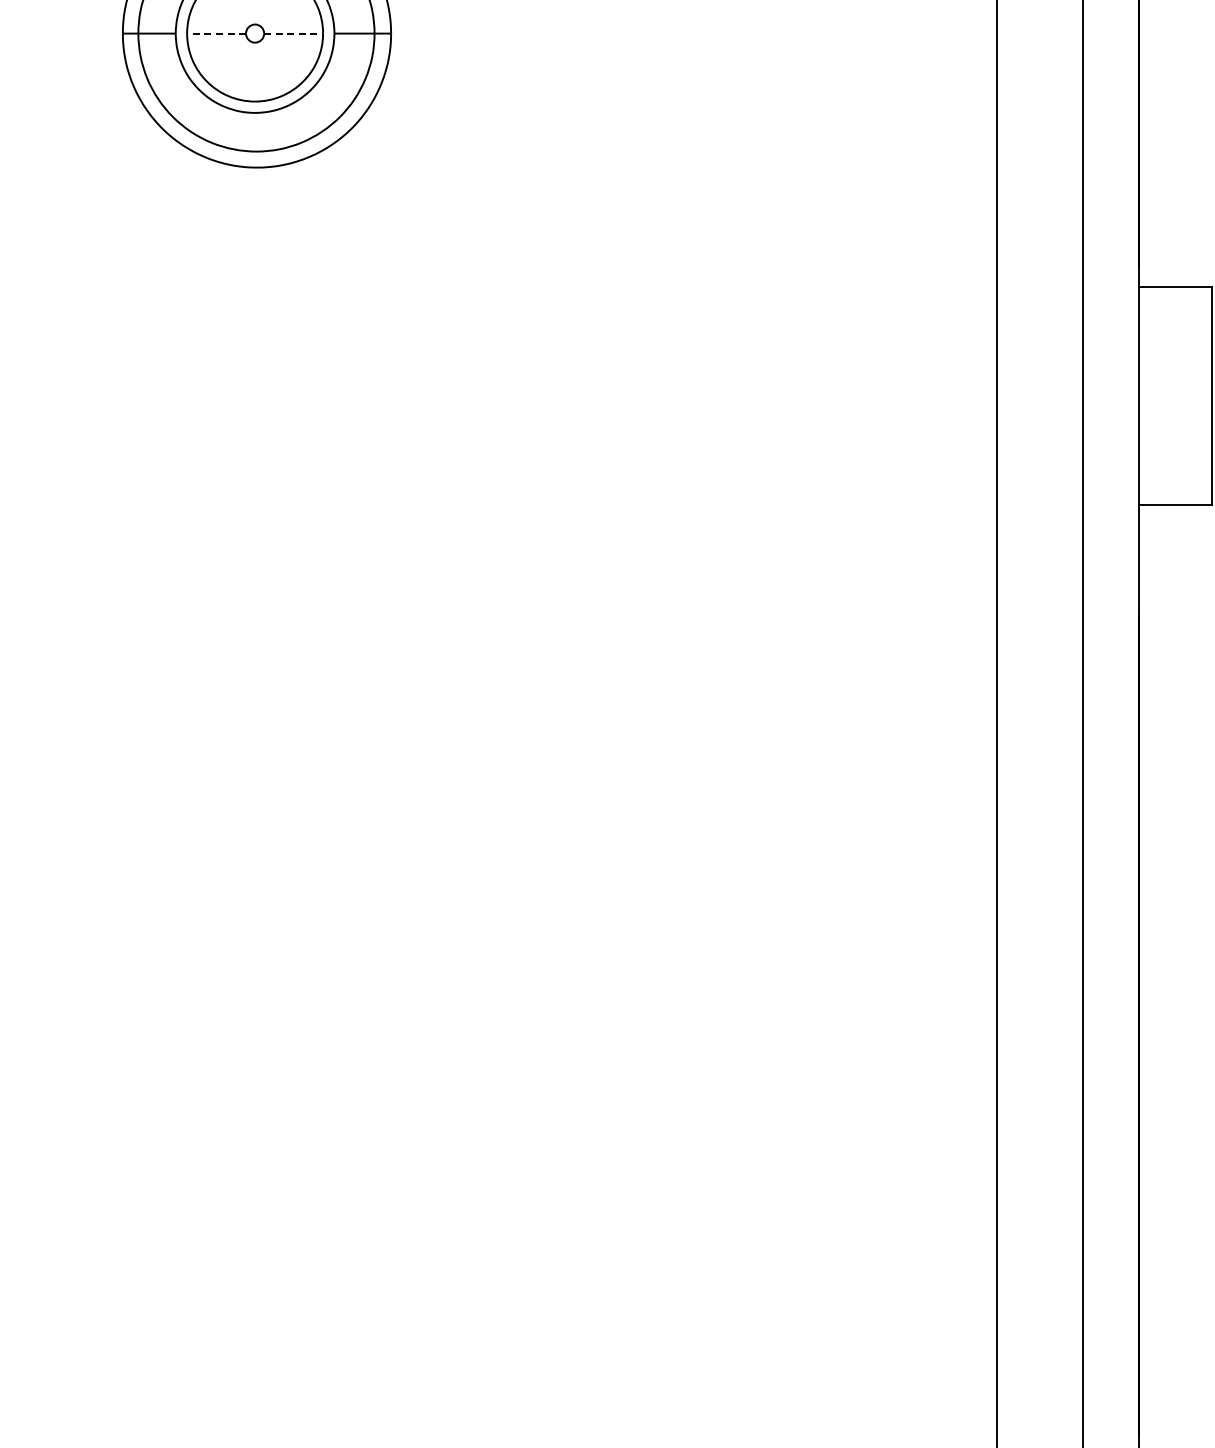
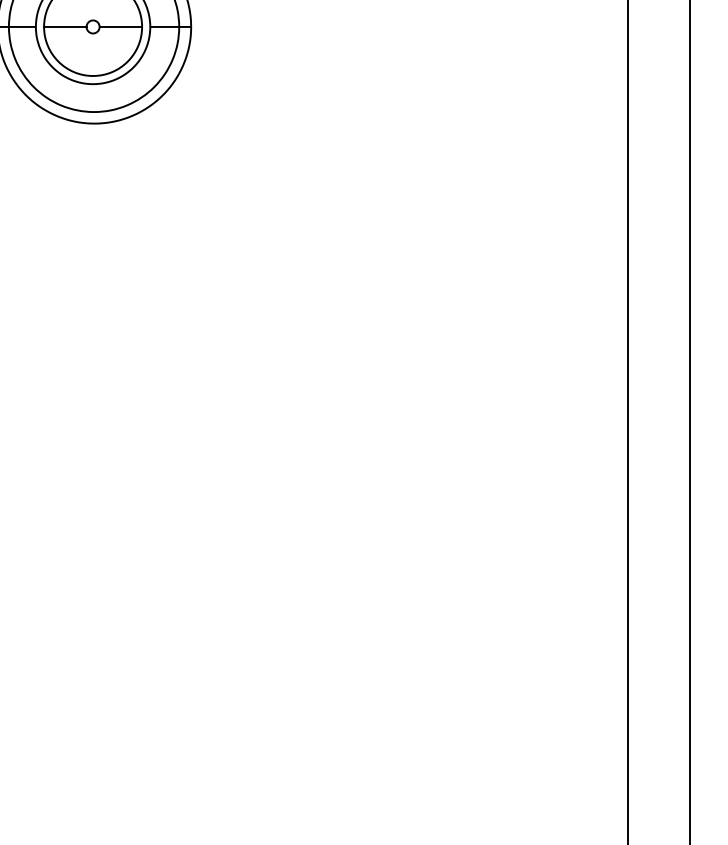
line: (216, 33) -> (65, 26), dashed -> solid
line: (294, 33) -> (121, 26), dashed -> solid

